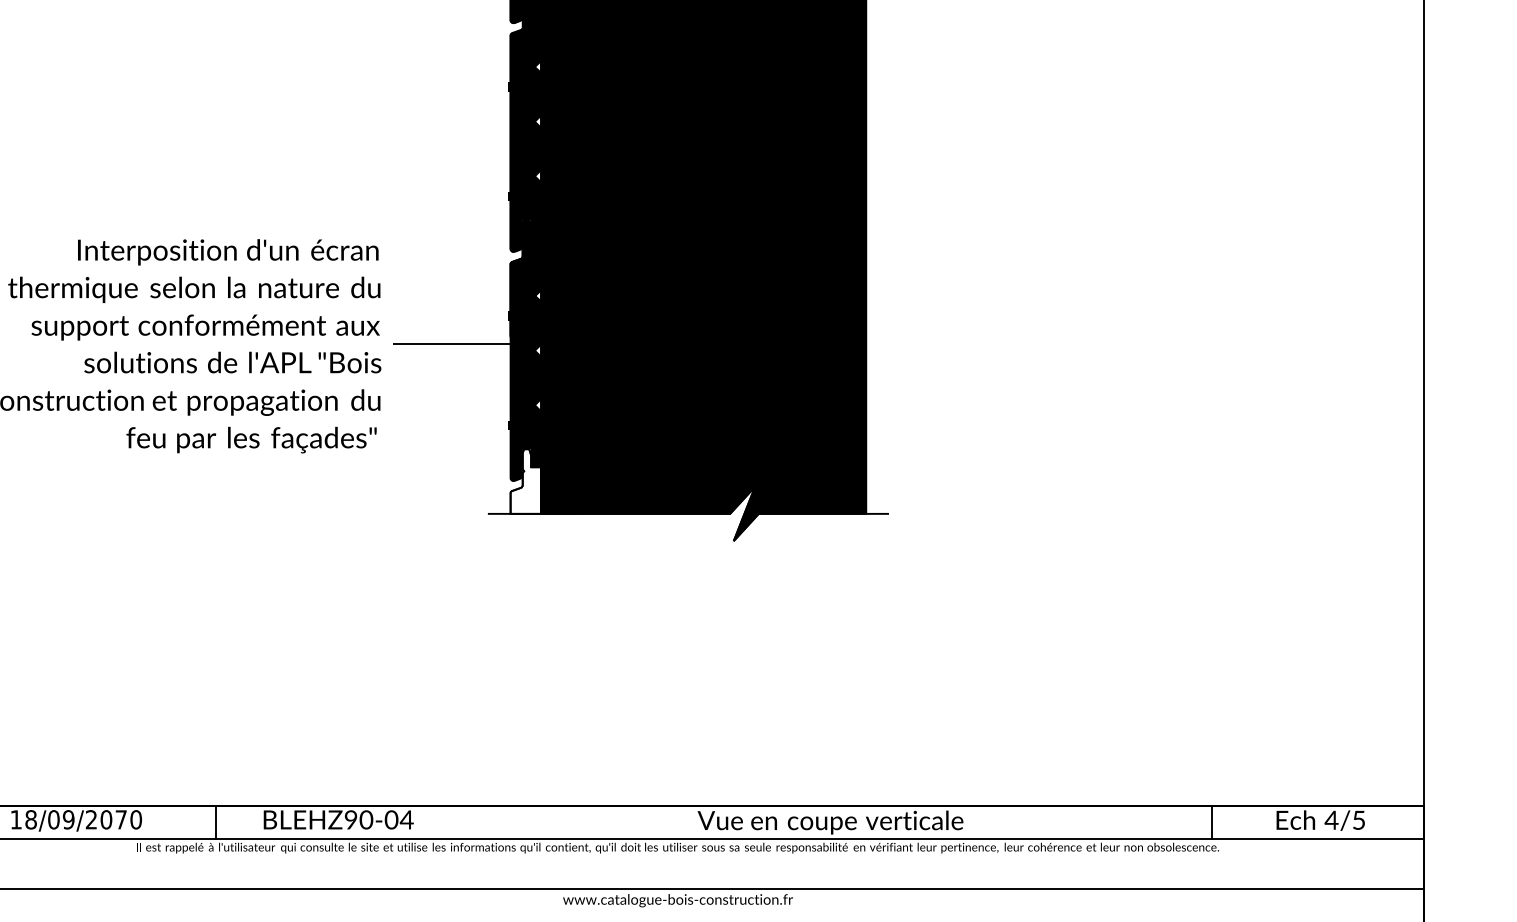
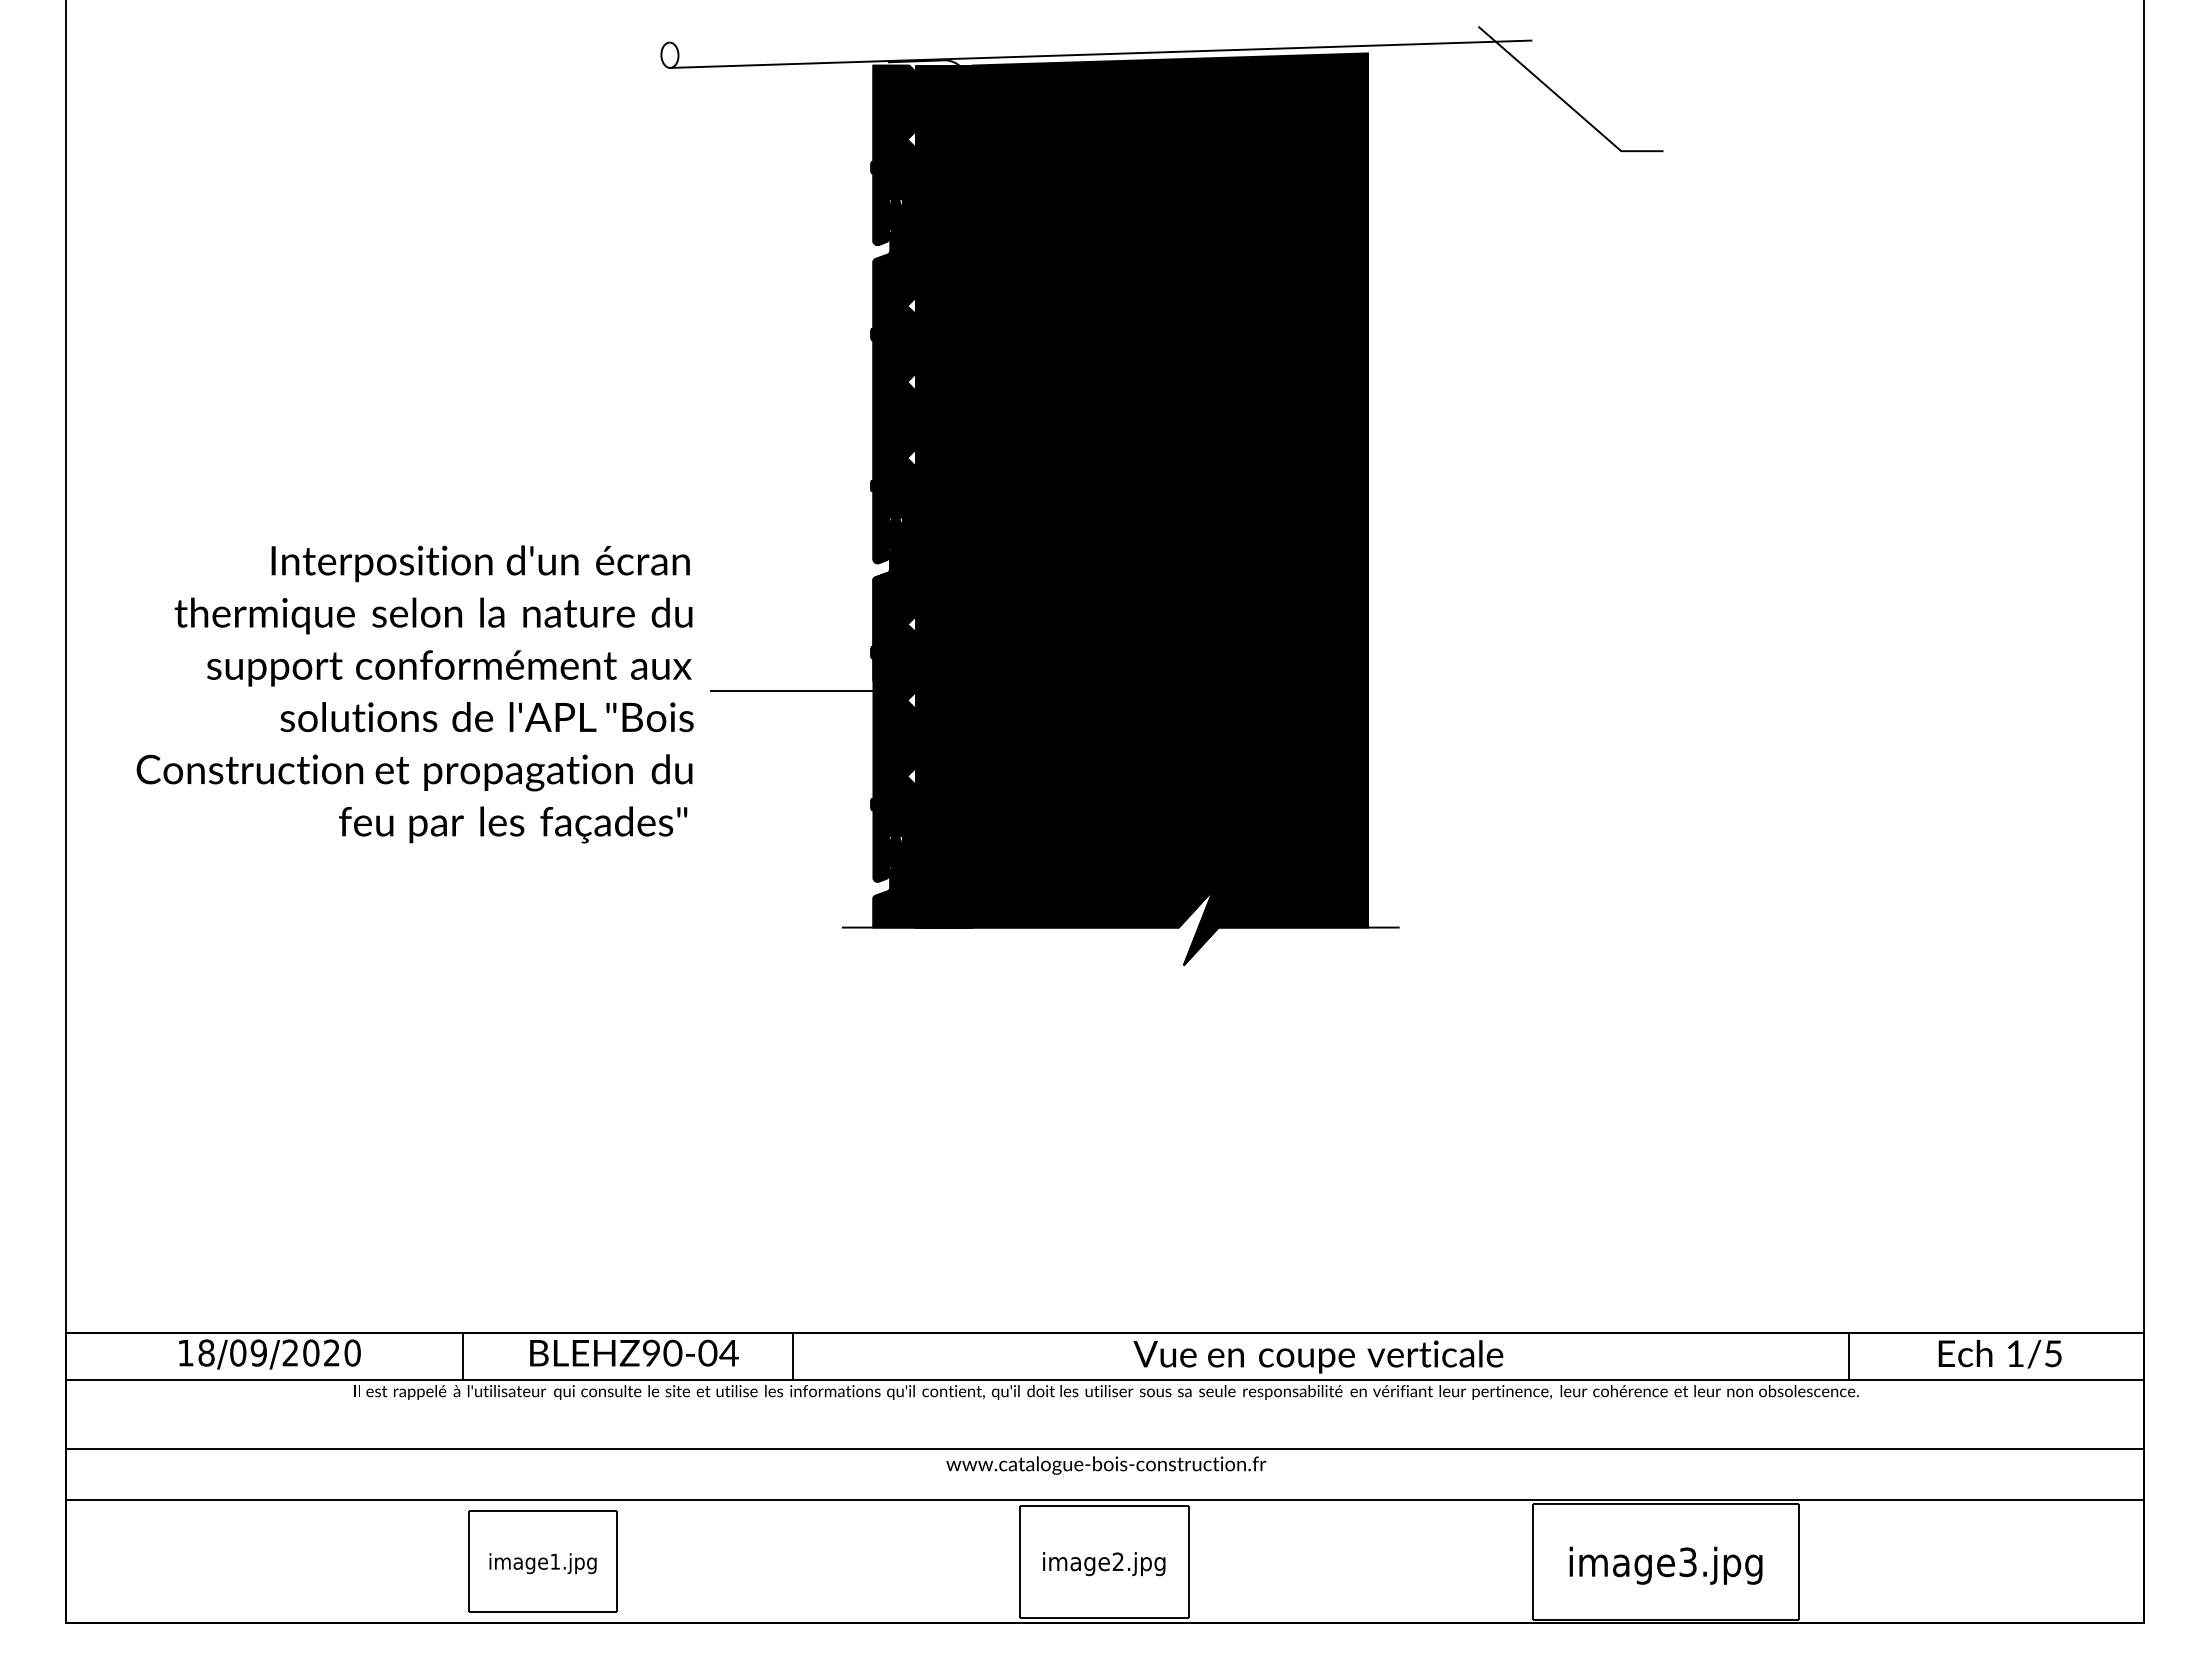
fill: (525, 481) -> (894, 882), added
text: (120, 819) -> (331, 1352), 18/09/2070 -> 18/09/2020
text: (1331, 820) -> (2015, 1353), 4/5 -> 1/5
line: (452, 822) -> (792, 1356), added

